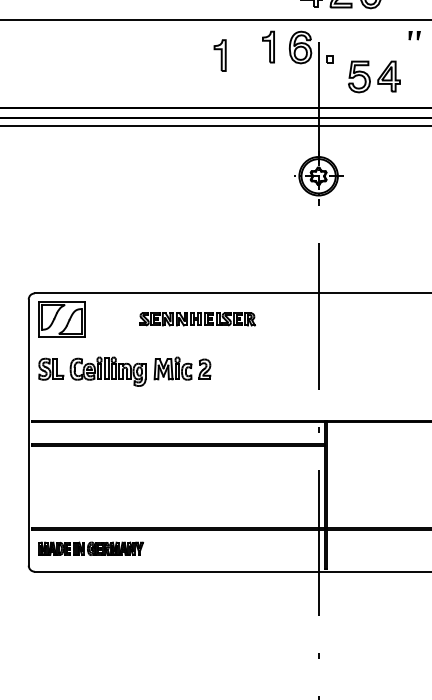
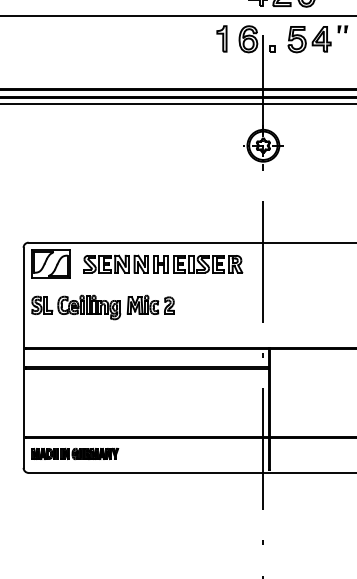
part: (219, 55) -> (181, 45), removed
part: (374, 76) -> (309, 39), moved
part: (197, 318) -> (163, 263), size x1.67

